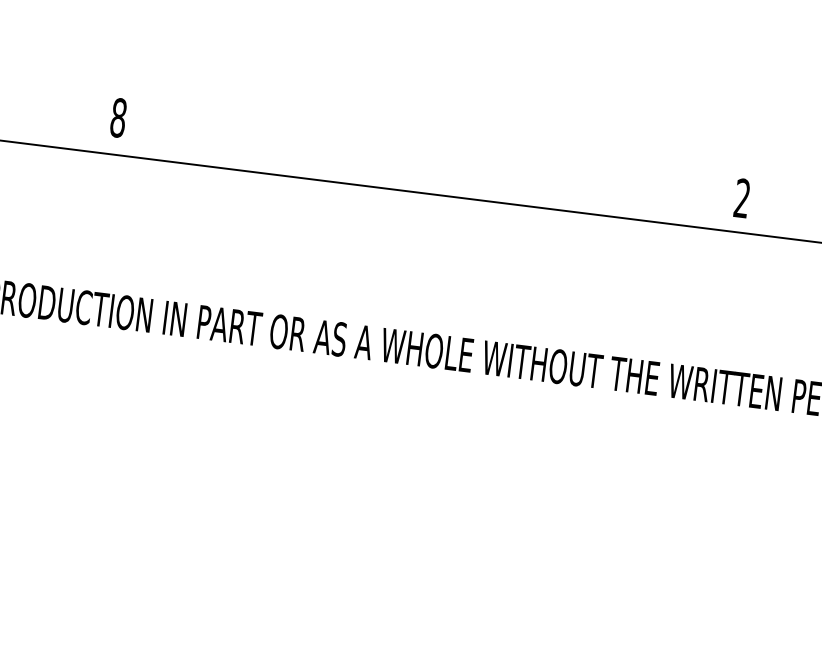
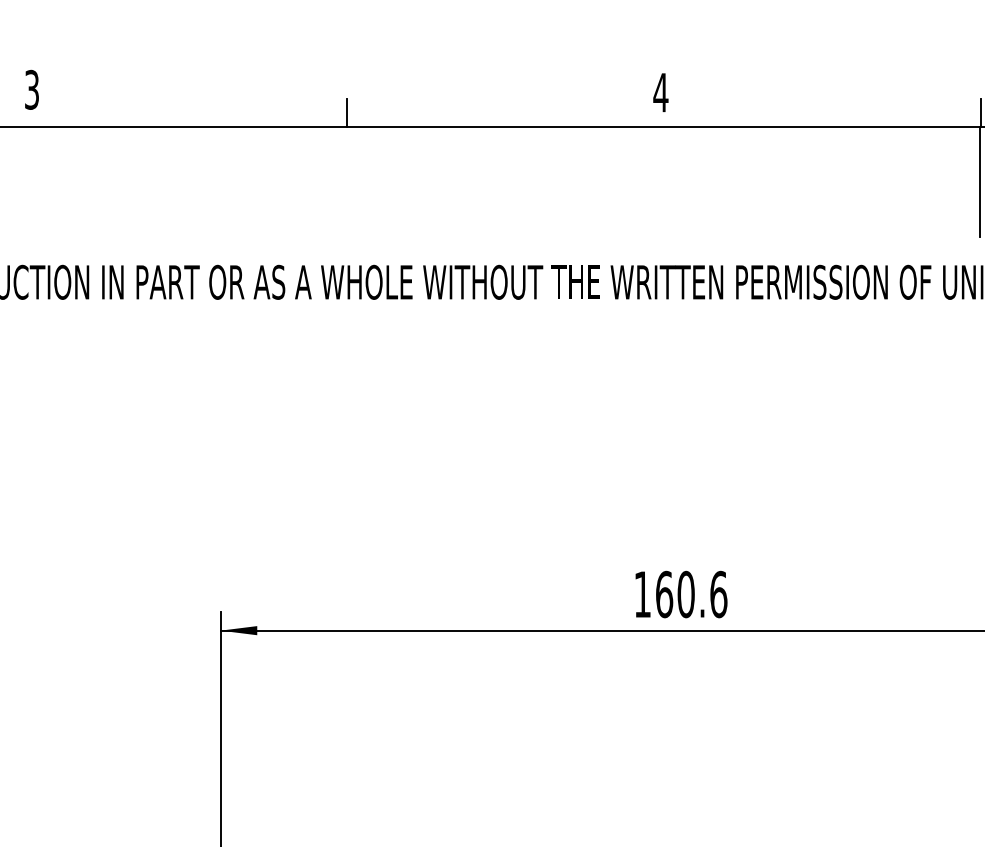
text: (118, 117) -> (31, 89), 8 -> 3
line: (427, 179) -> (346, 112), added
text: (741, 198) -> (660, 92), 2 -> 4

